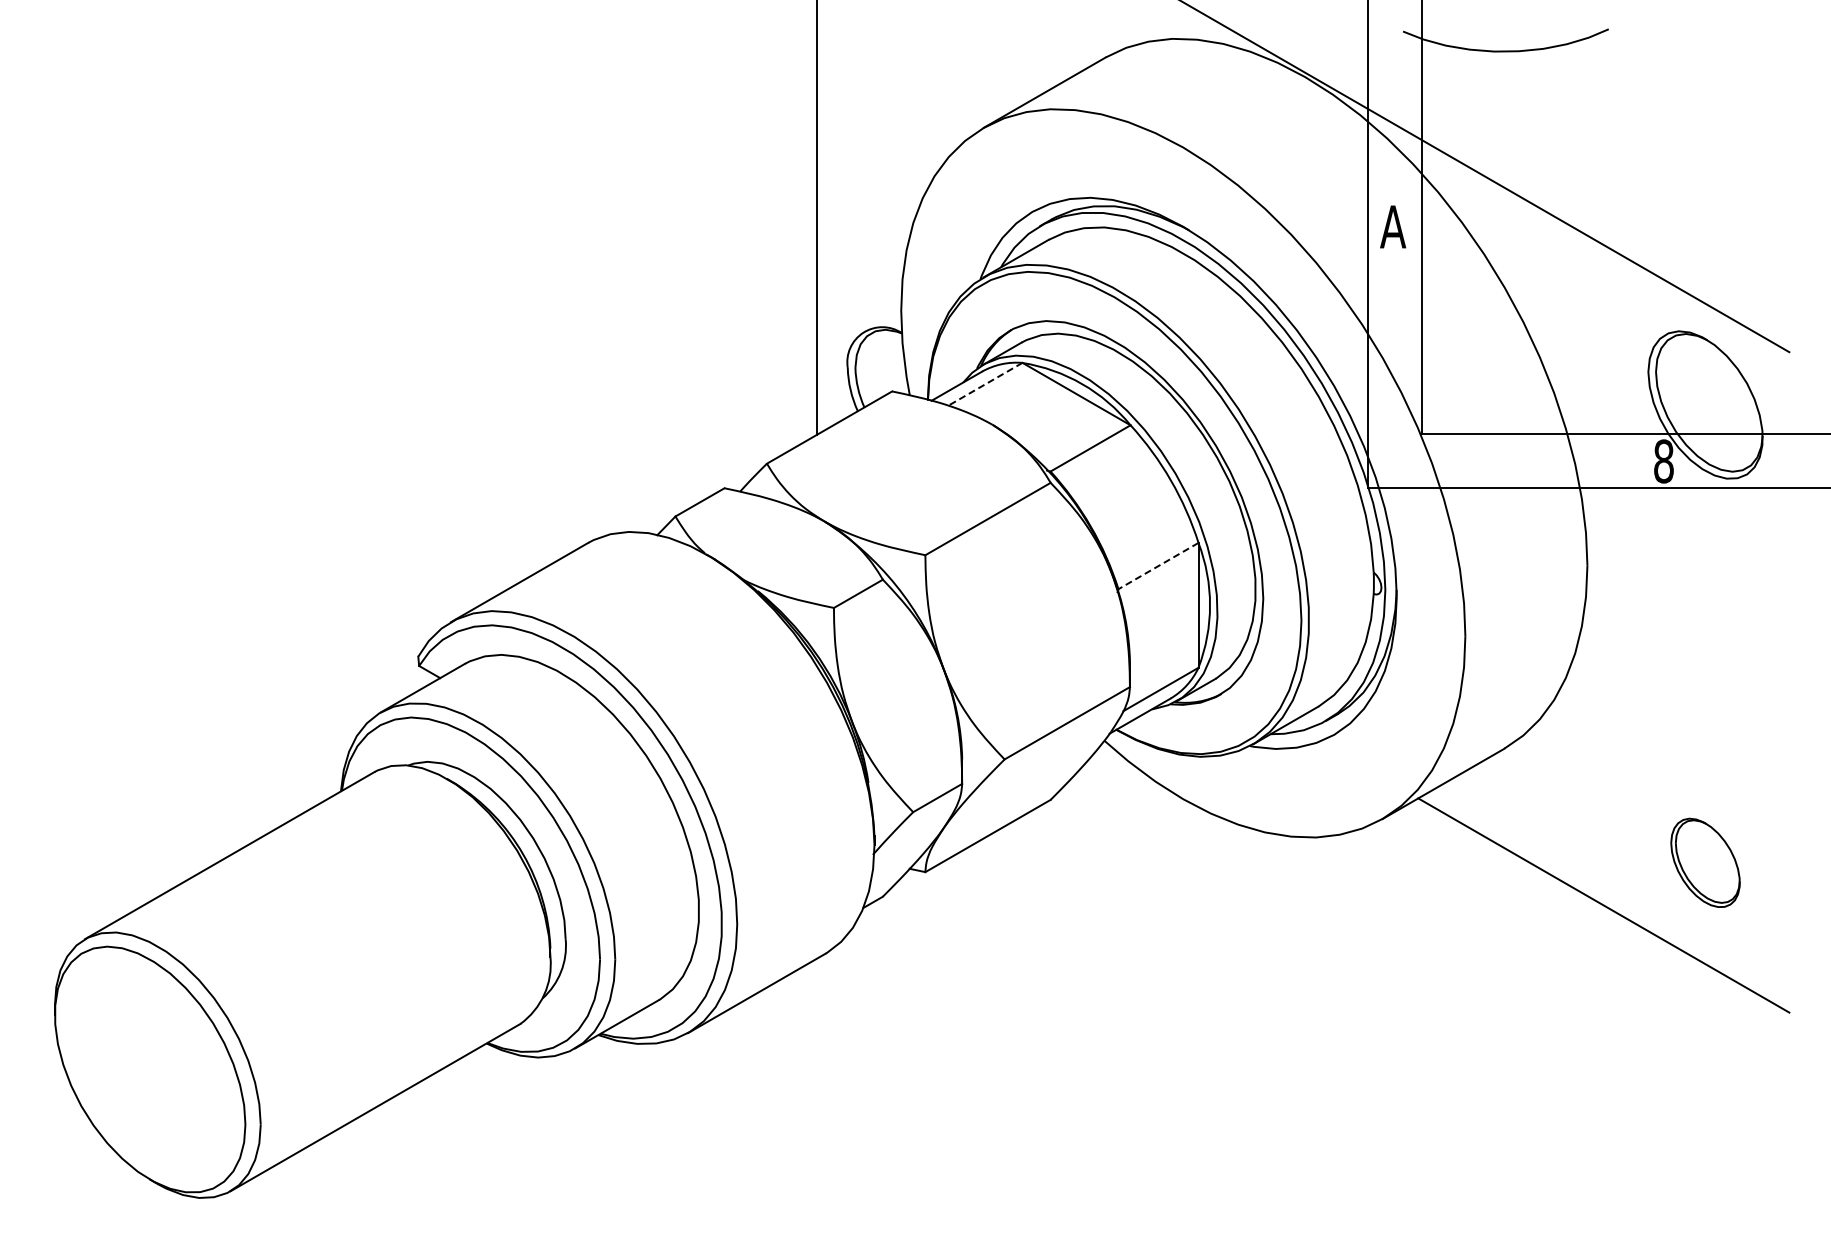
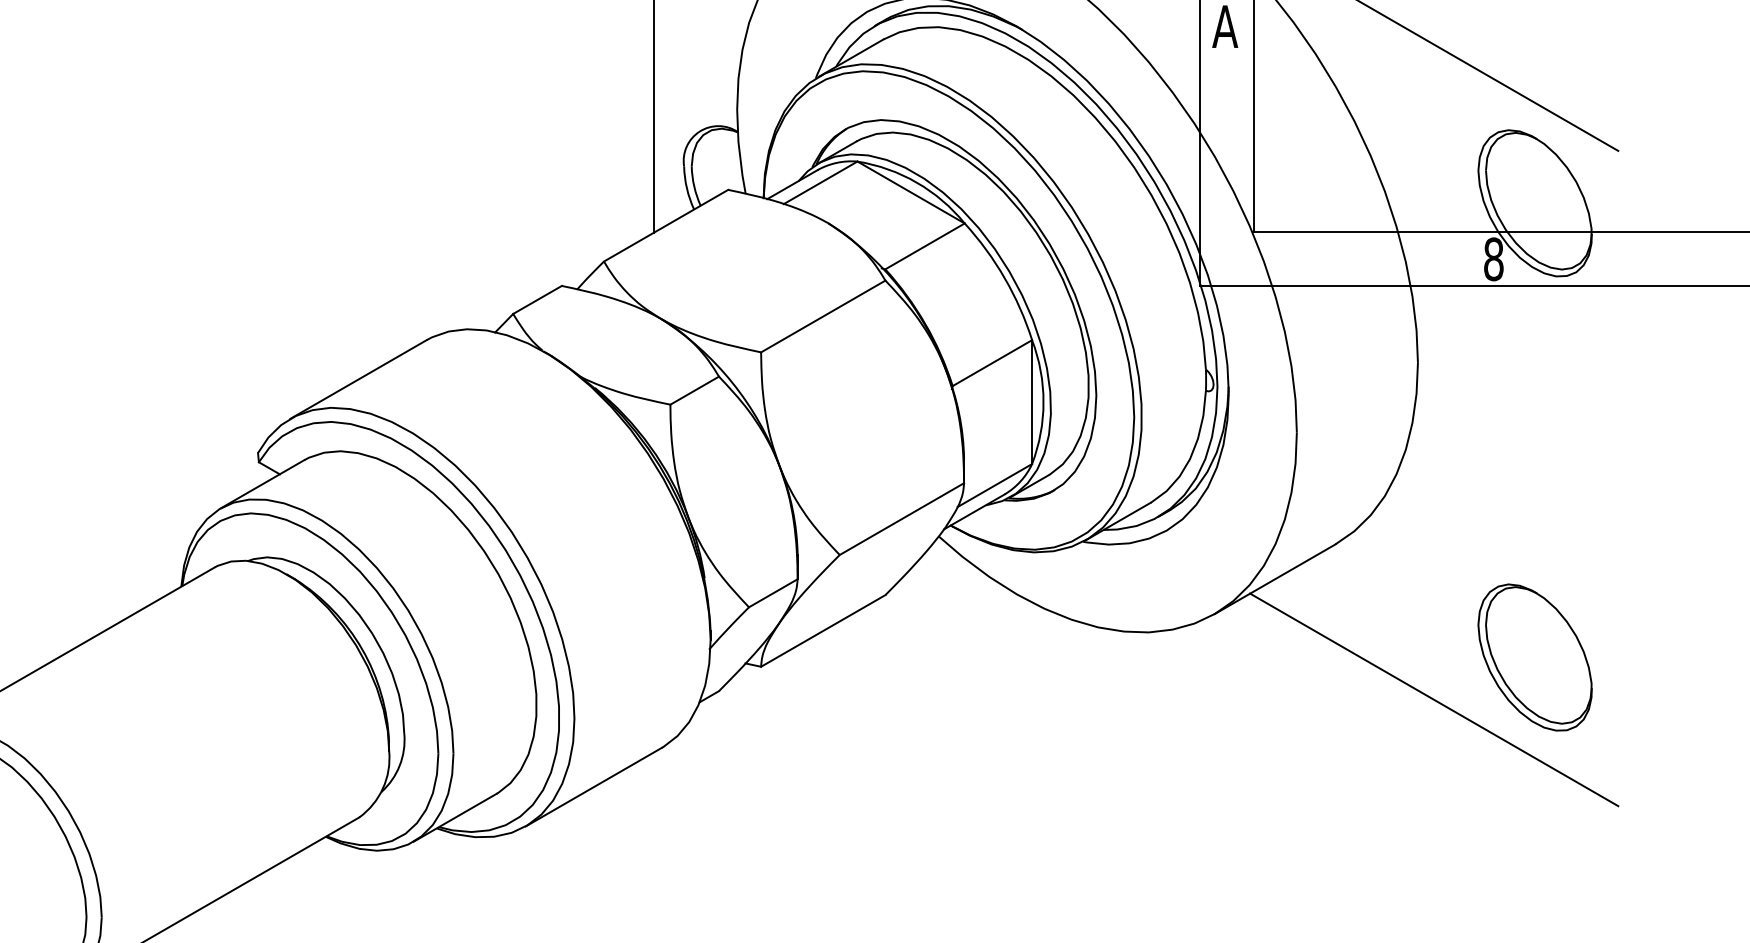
line: (985, 384) -> (820, 182), dashed -> solid
line: (1158, 566) -> (992, 363), dashed -> solid
part: (1705, 862) -> (1535, 657), size x1.67

